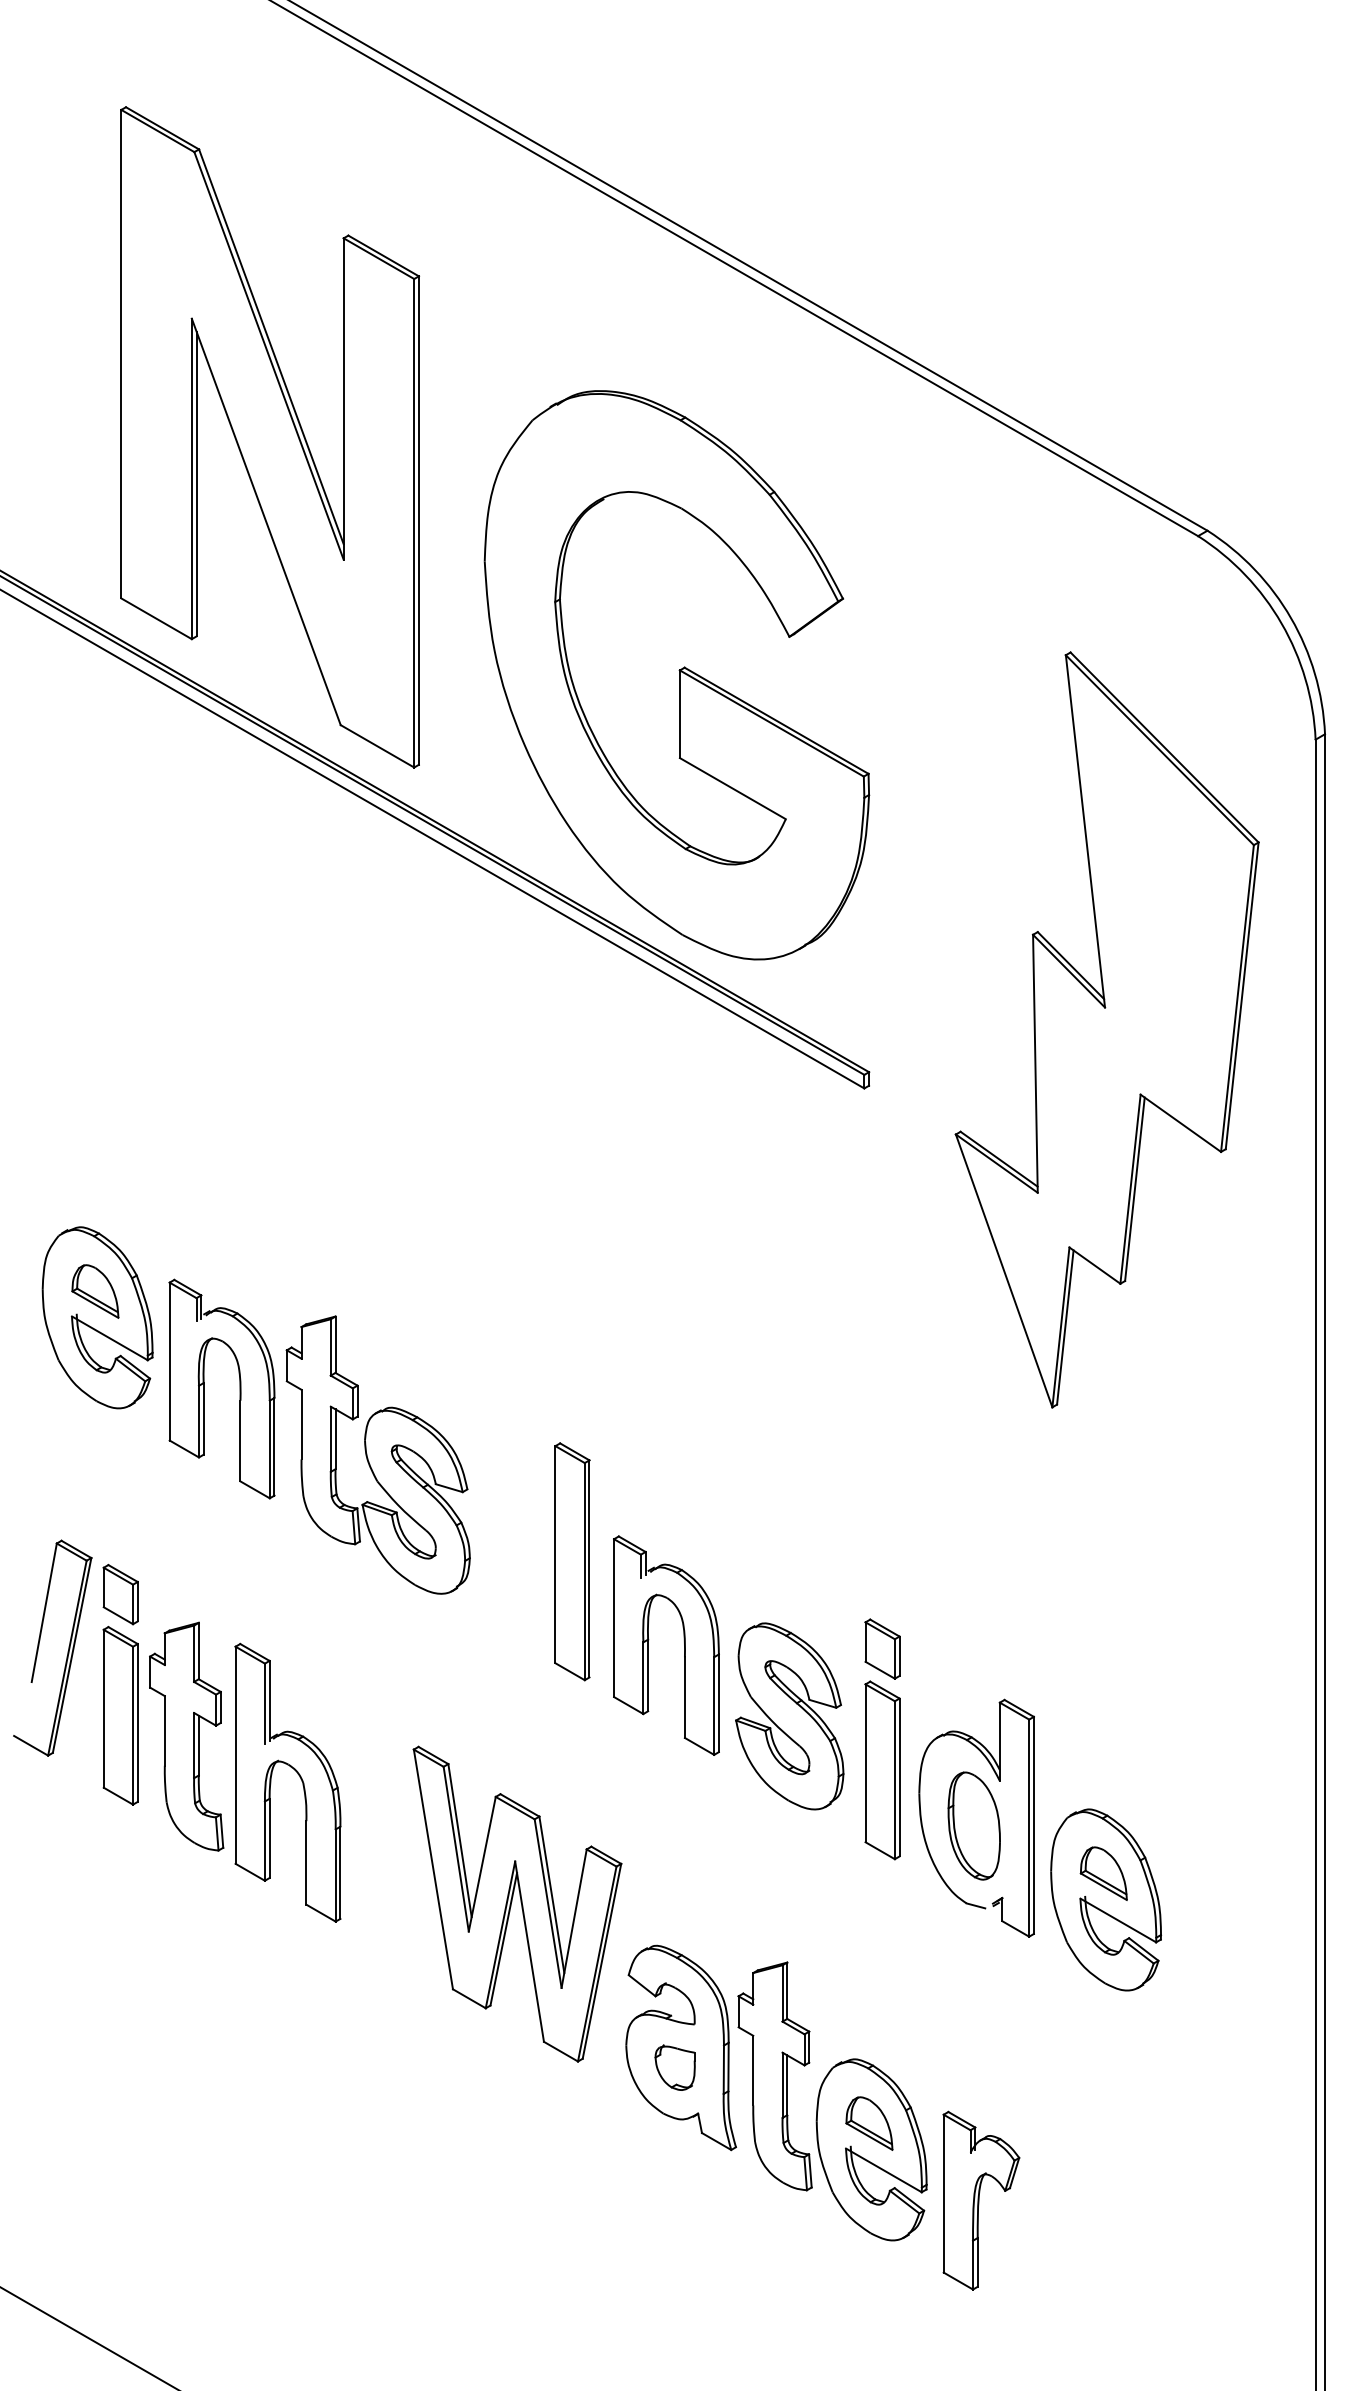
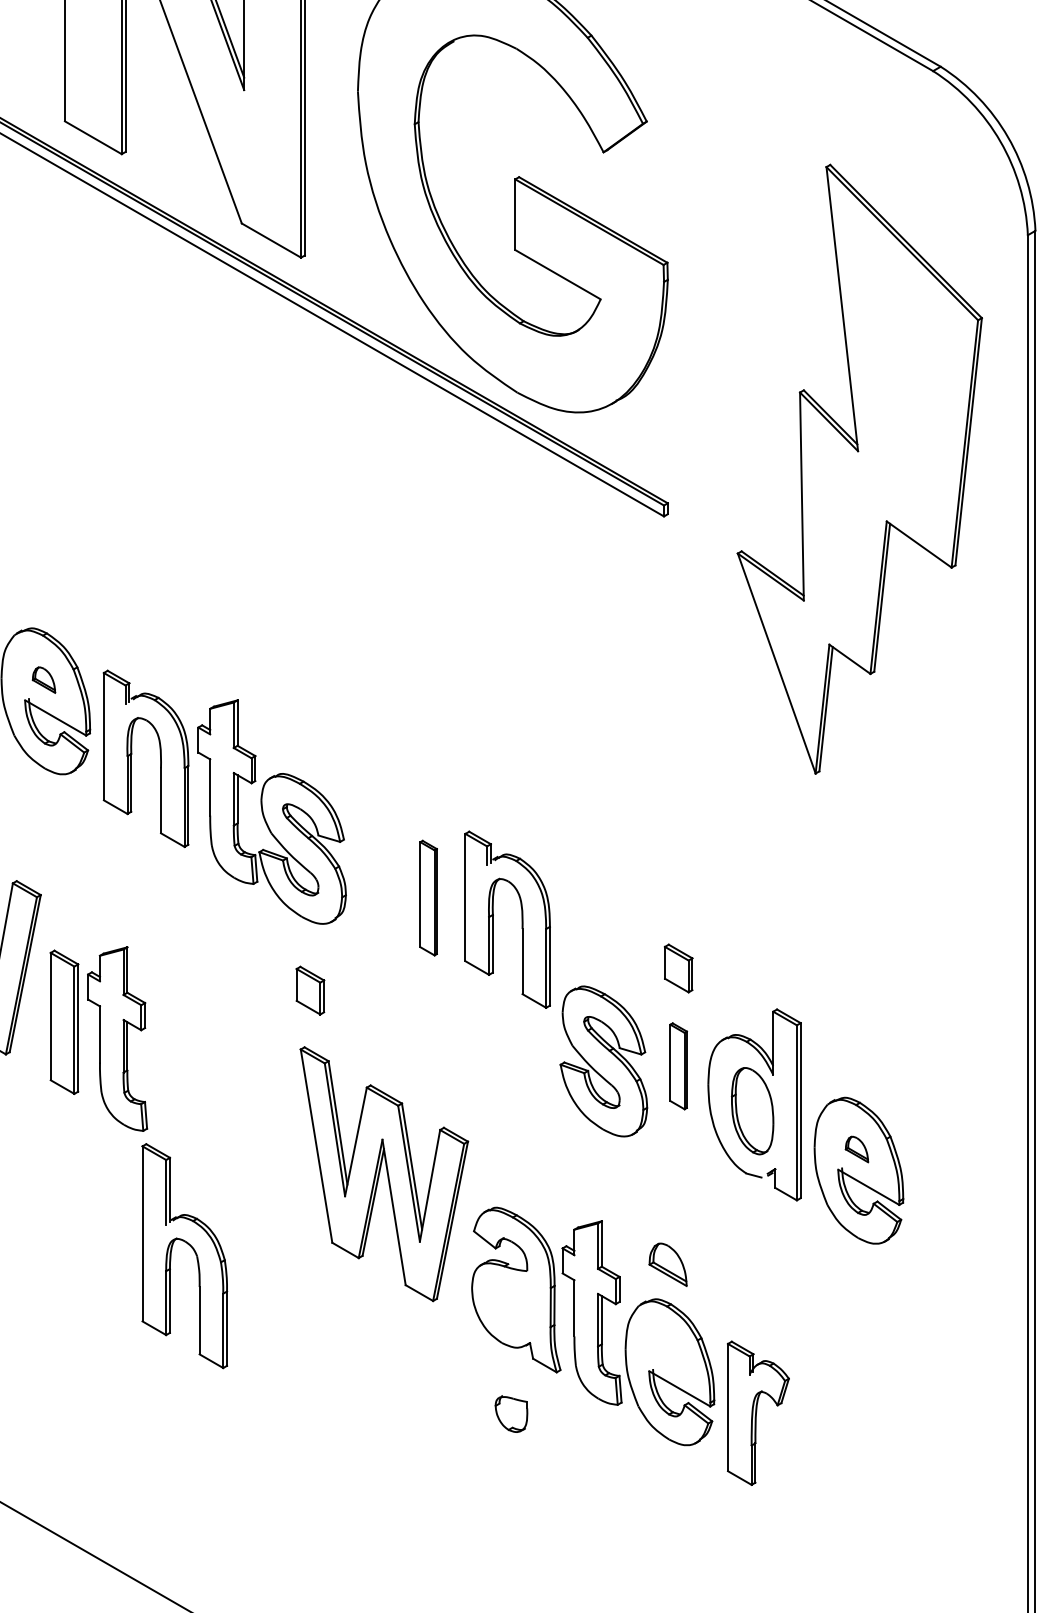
part: (95, 1291) -> (44, 680), size x0.6
part: (572, 1561) -> (428, 897), size x0.6
part: (120, 1594) -> (310, 990), moved
part: (683, 1640) -> (521, 915), moved
part: (789, 1716) -> (603, 1061), moved
part: (882, 1770) -> (678, 1066), size x0.6
part: (297, 1774) -> (192, 1249), moved
part: (1103, 1873) -> (856, 1149), size x0.6
part: (674, 2067) -> (510, 1413), moved
part: (869, 2123) -> (668, 1264), moved

